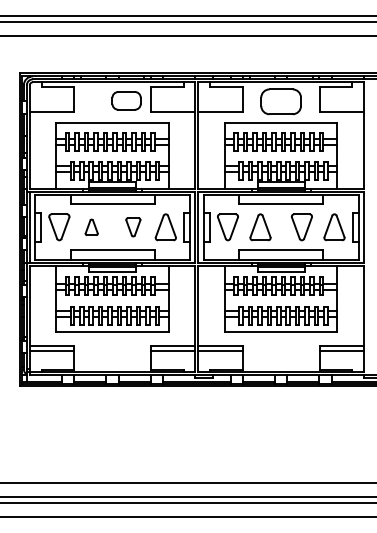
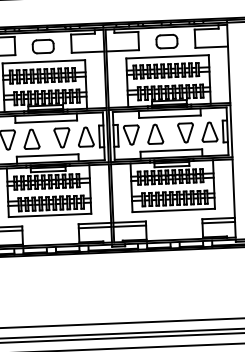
part: (126, 100) -> (43, 46), moved
part: (281, 101) -> (167, 41), size x0.71
part: (91, 227) -> (31, 139), size x1.67
part: (133, 227) -> (62, 138), size x1.43

